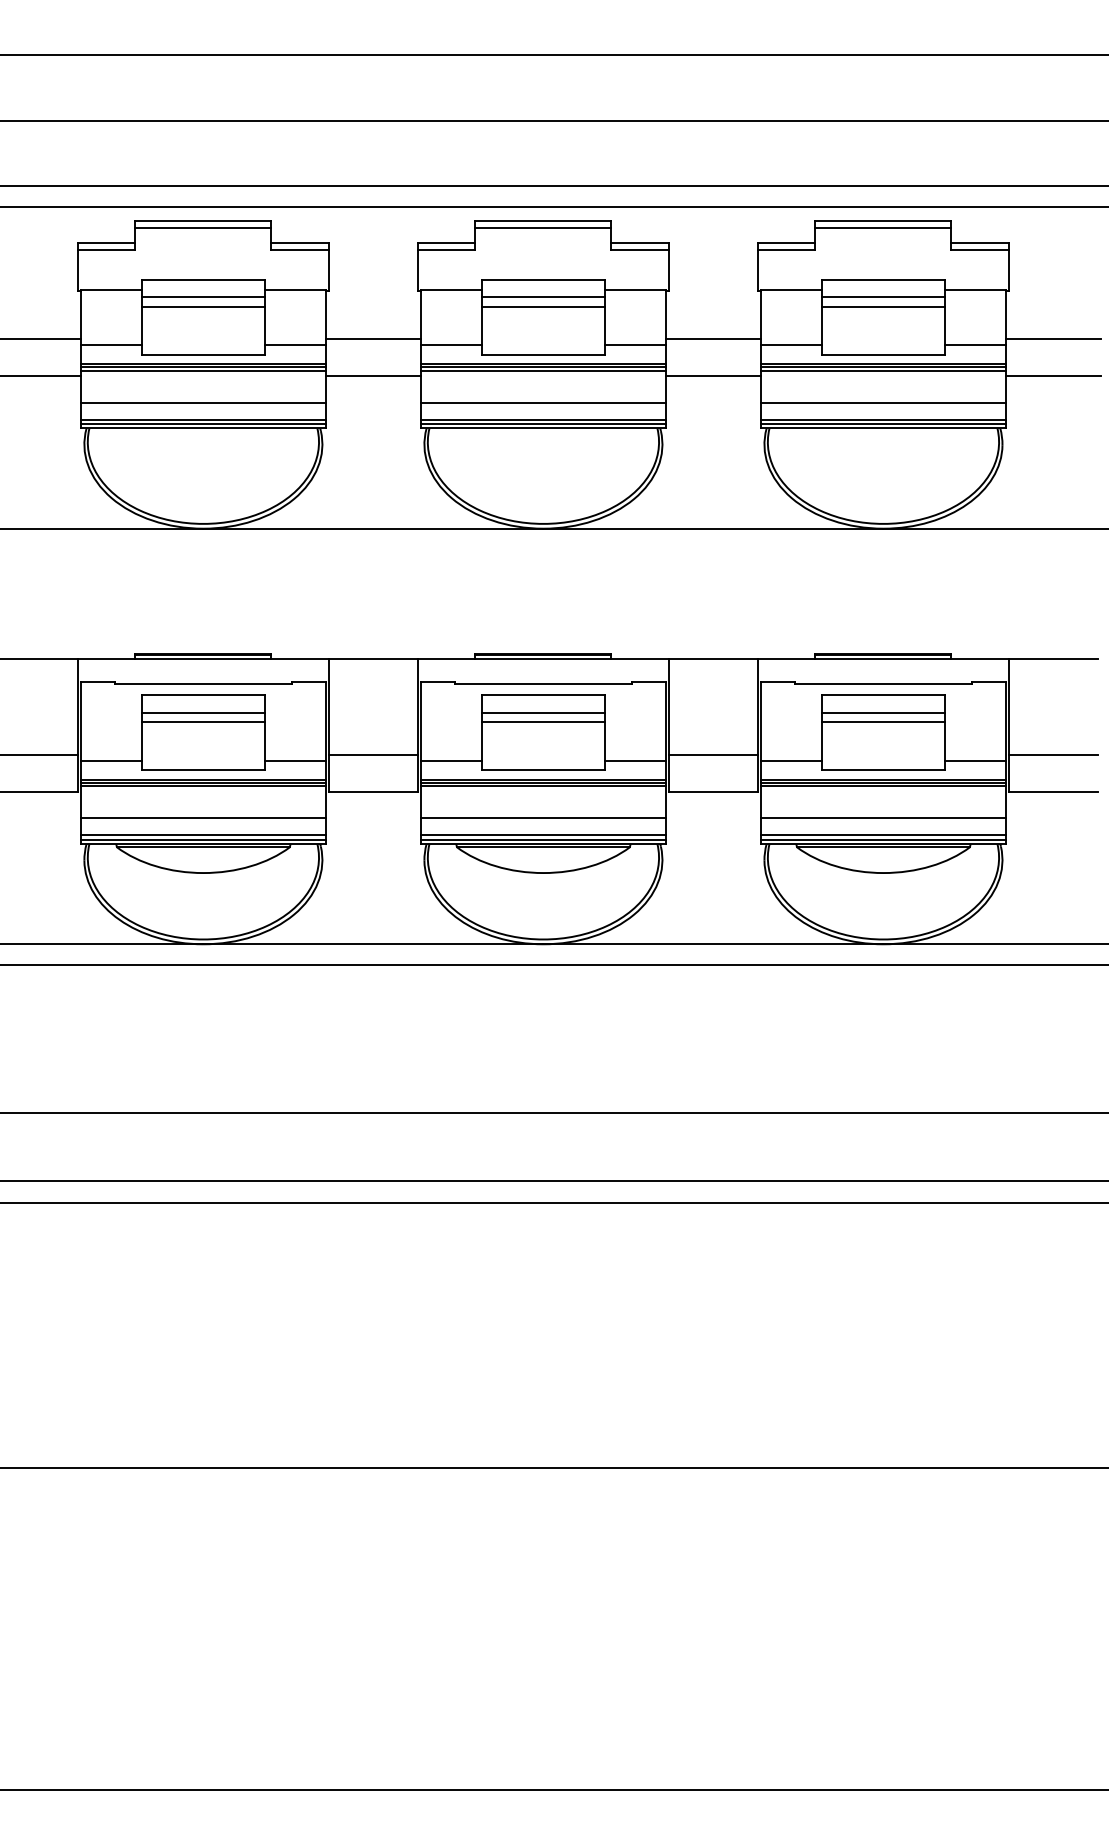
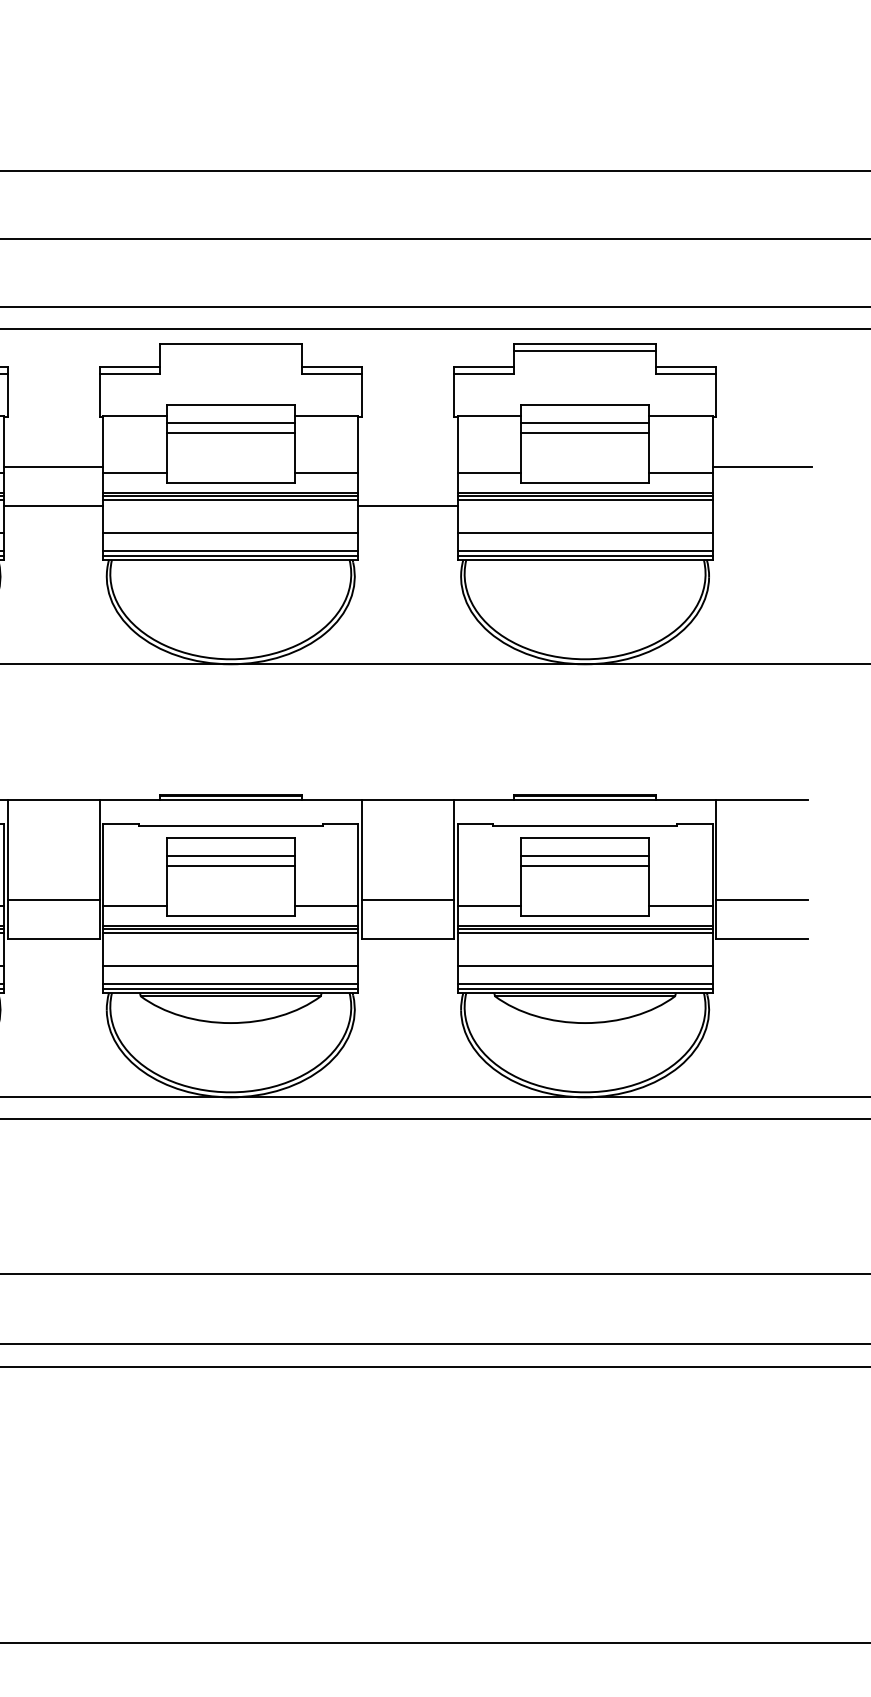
line: (543, 227) -> (230, 350), removed
line: (713, 339) -> (407, 467), removed
line: (1053, 376) -> (762, 505), removed

